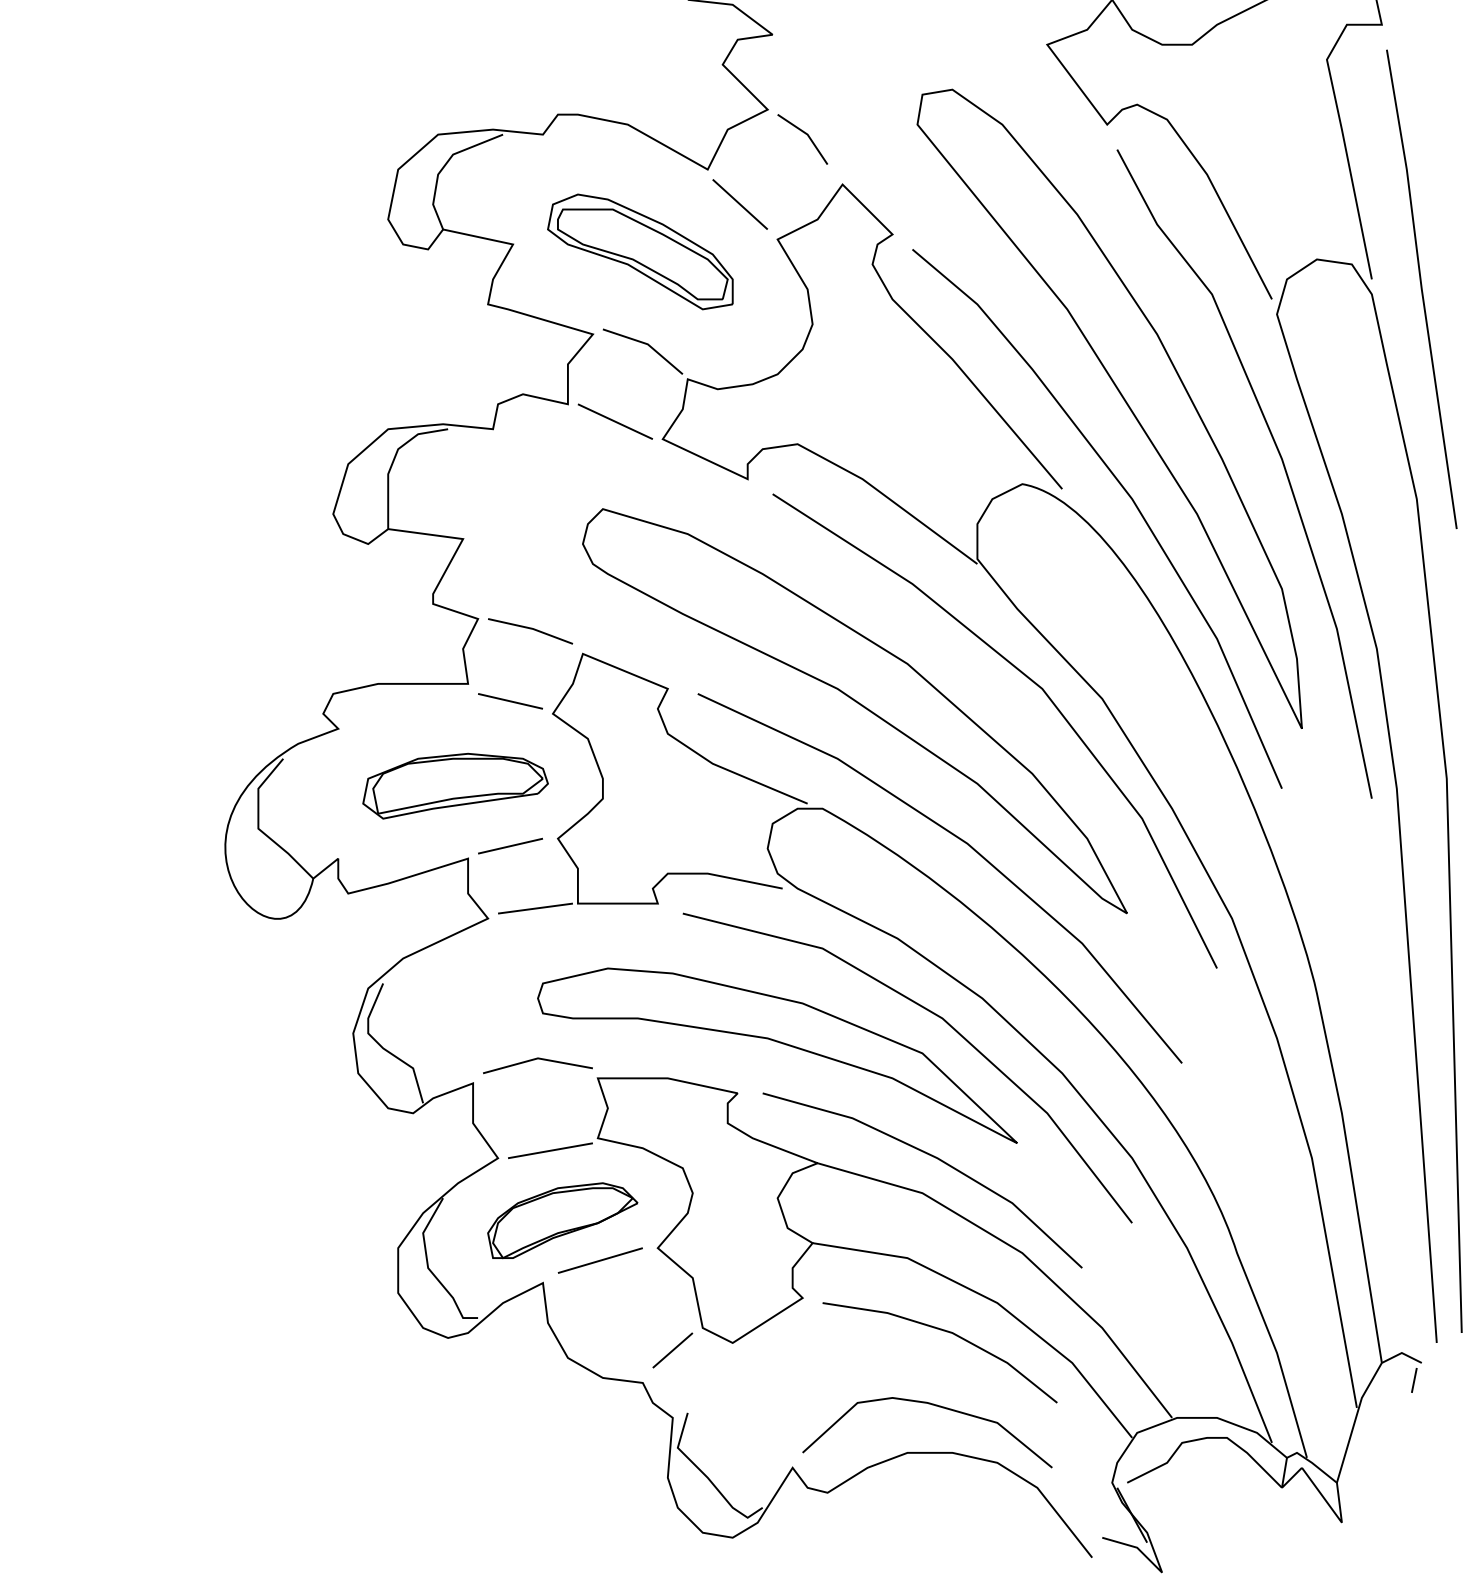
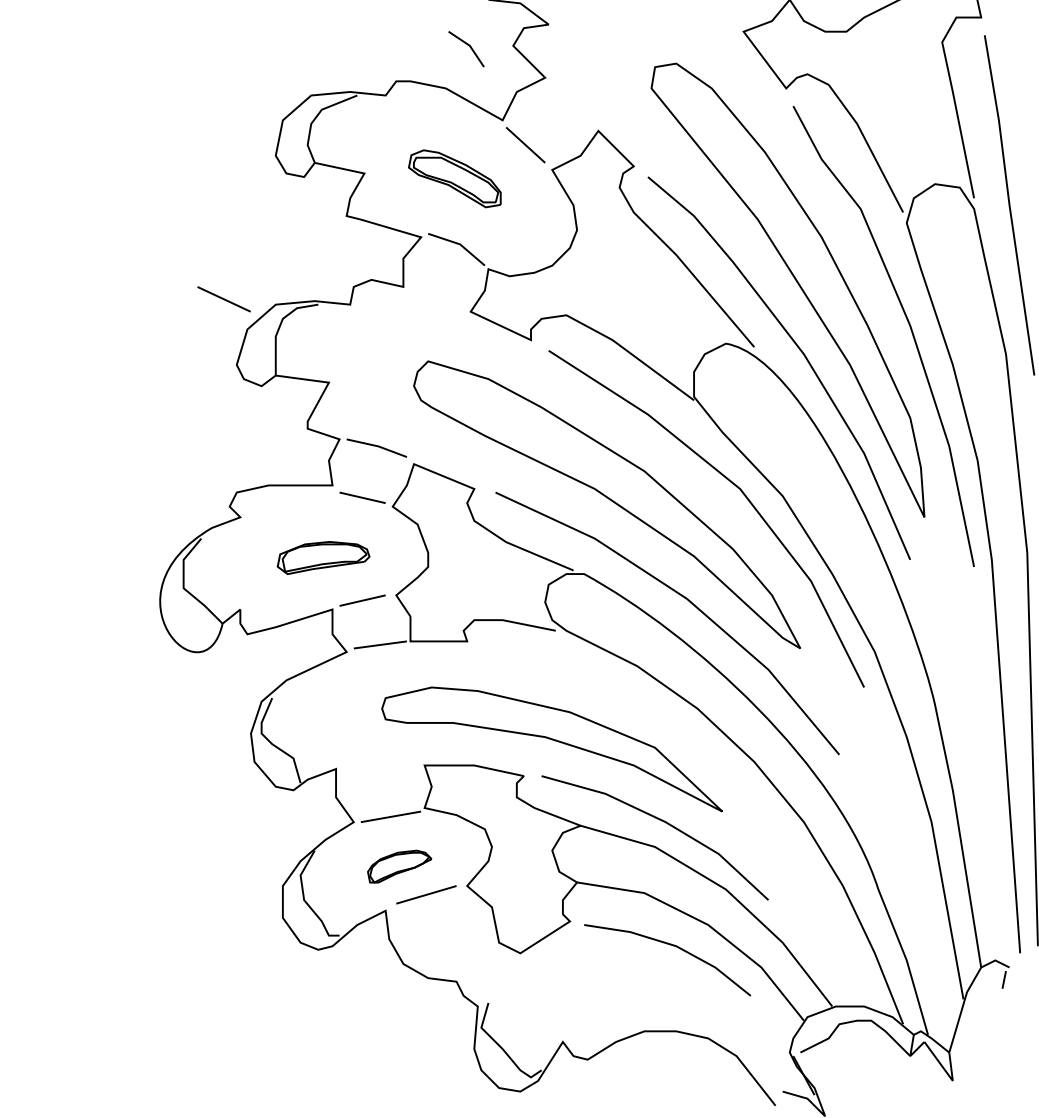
curve: (805, 134) -> (468, 45), moved
part: (640, 251) -> (454, 178), size x0.7
line: (614, 421) -> (223, 299), moved
part: (455, 785) -> (323, 557), size x0.7
curve: (948, 1025) -> (673, 727), removed
curve: (534, 1060) -> (379, 752), removed
part: (562, 1220) -> (399, 866), size x0.6
line: (672, 1350) -> (477, 958), removed
curve: (935, 1406) -> (664, 998), removed

